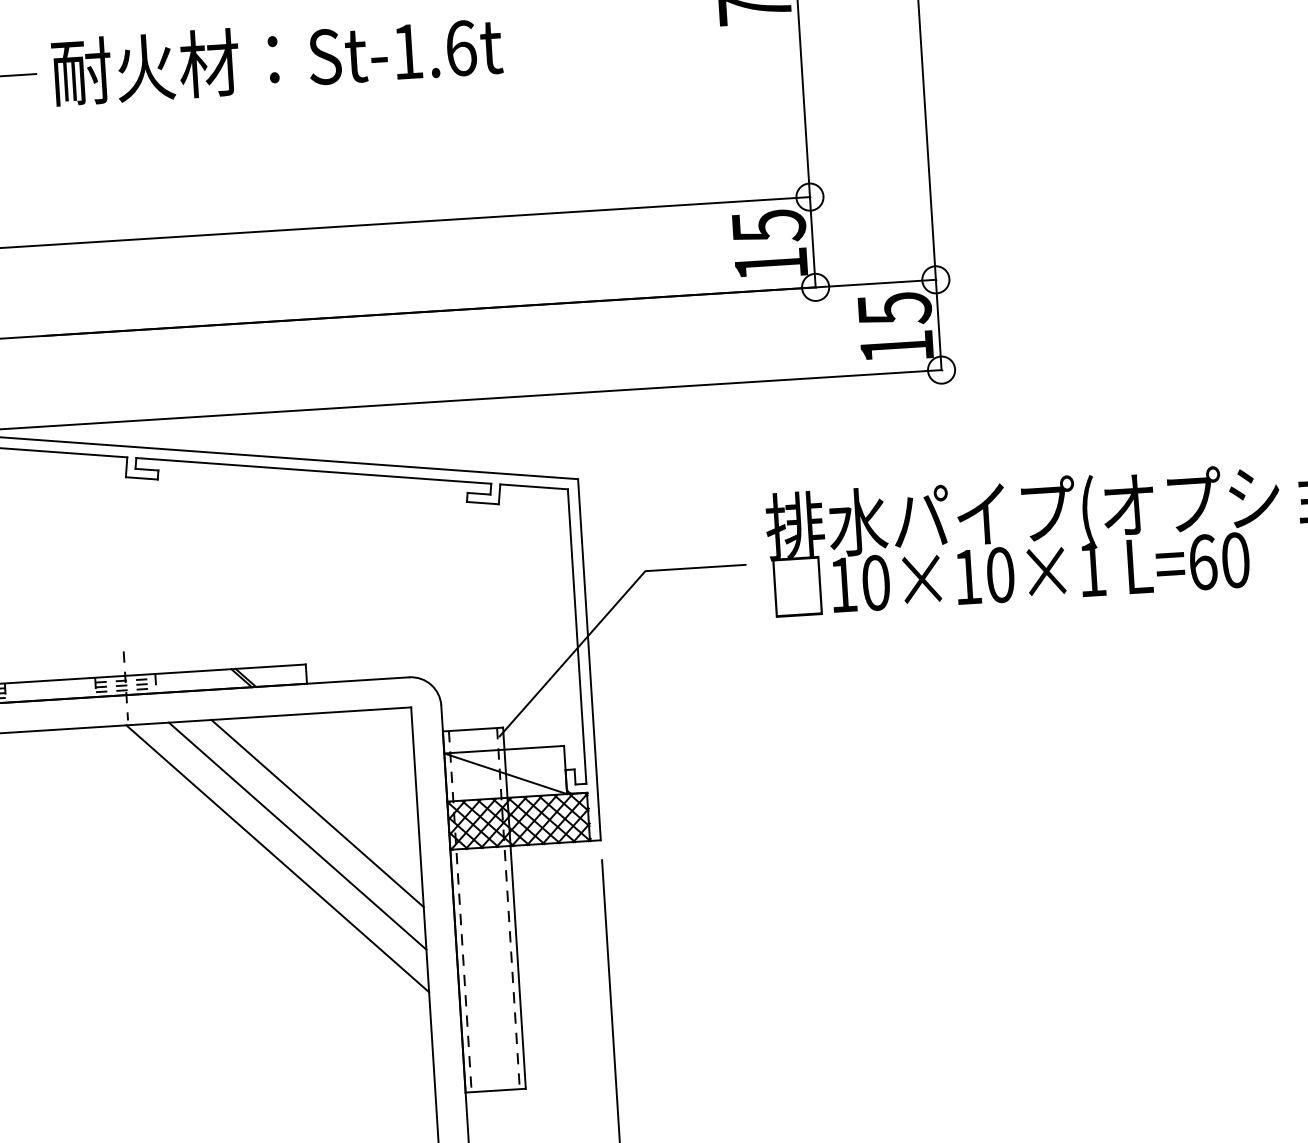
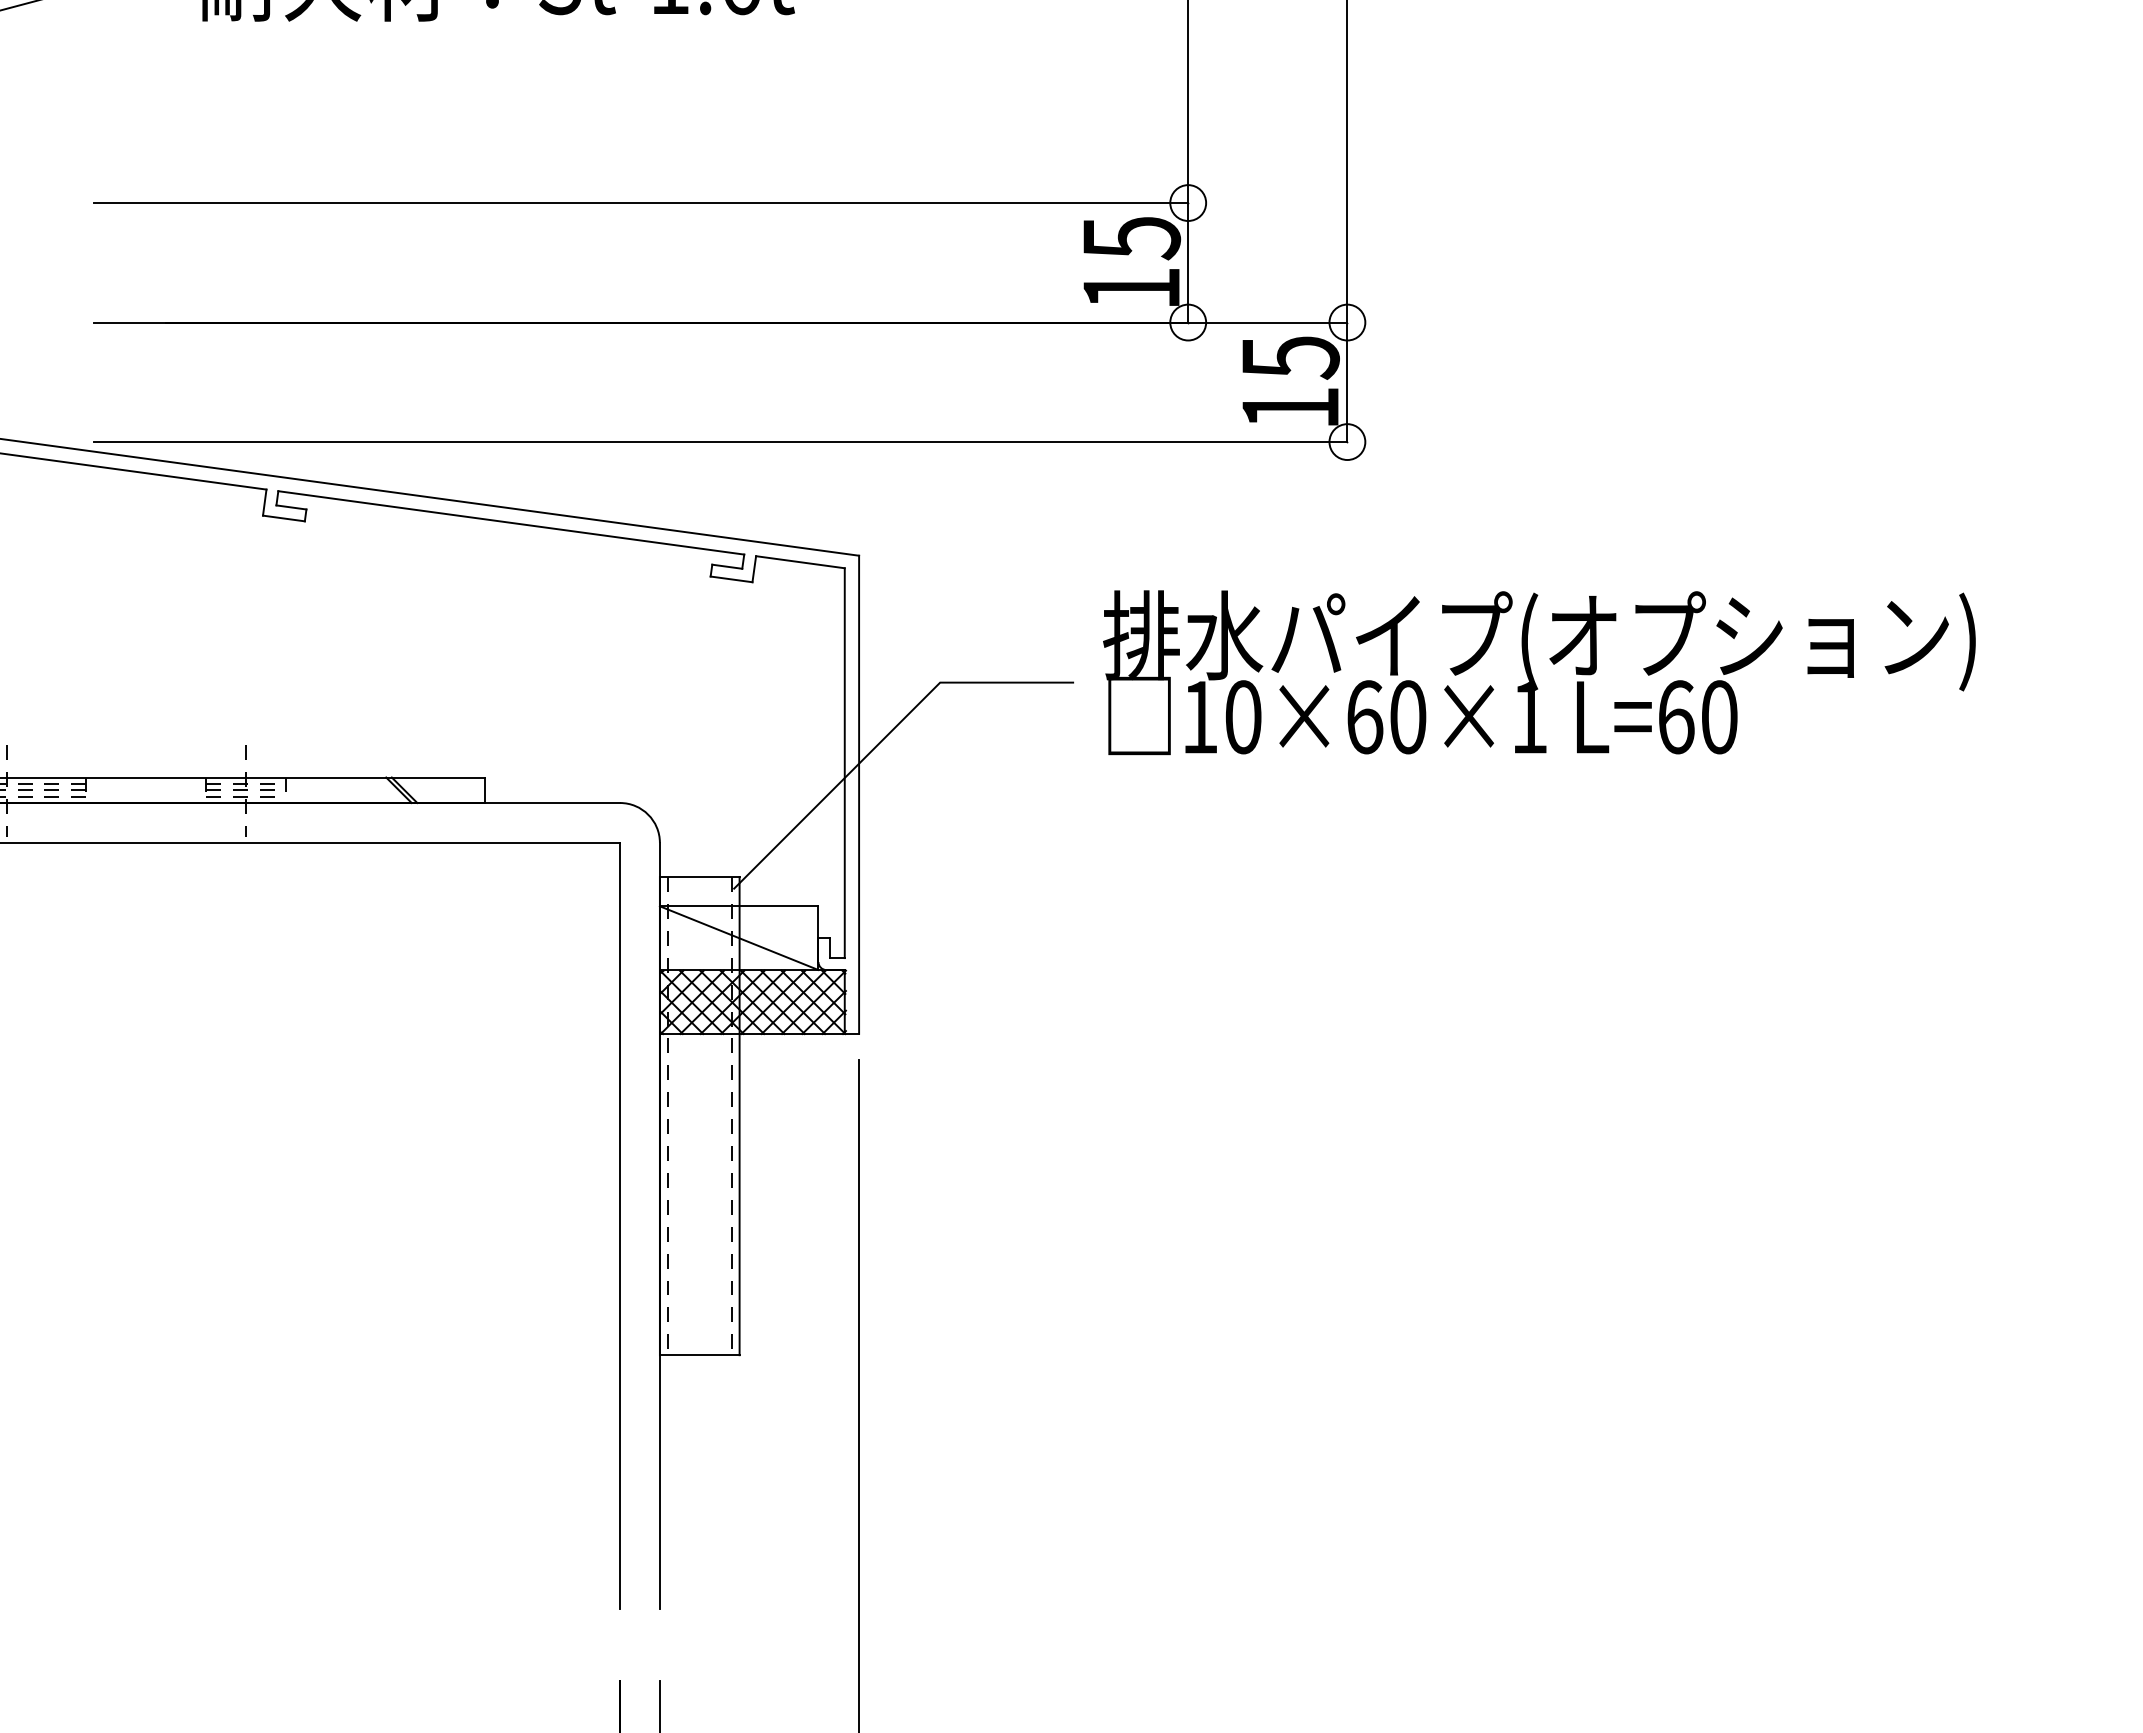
text: (968, 577) -> (1365, 717), 10×10×1 -> 10×60×1
line: (317, 813) -> (487, 974), removed
line: (297, 835) -> (459, 1002), removed
line: (277, 858) -> (431, 1030), removed

